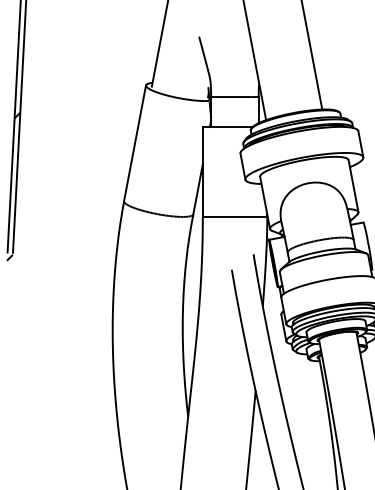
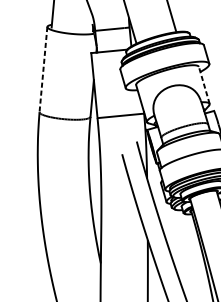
line: (135, 143) -> (43, 69), solid -> dashed
line: (353, 186) -> (204, 85), solid -> dashed

